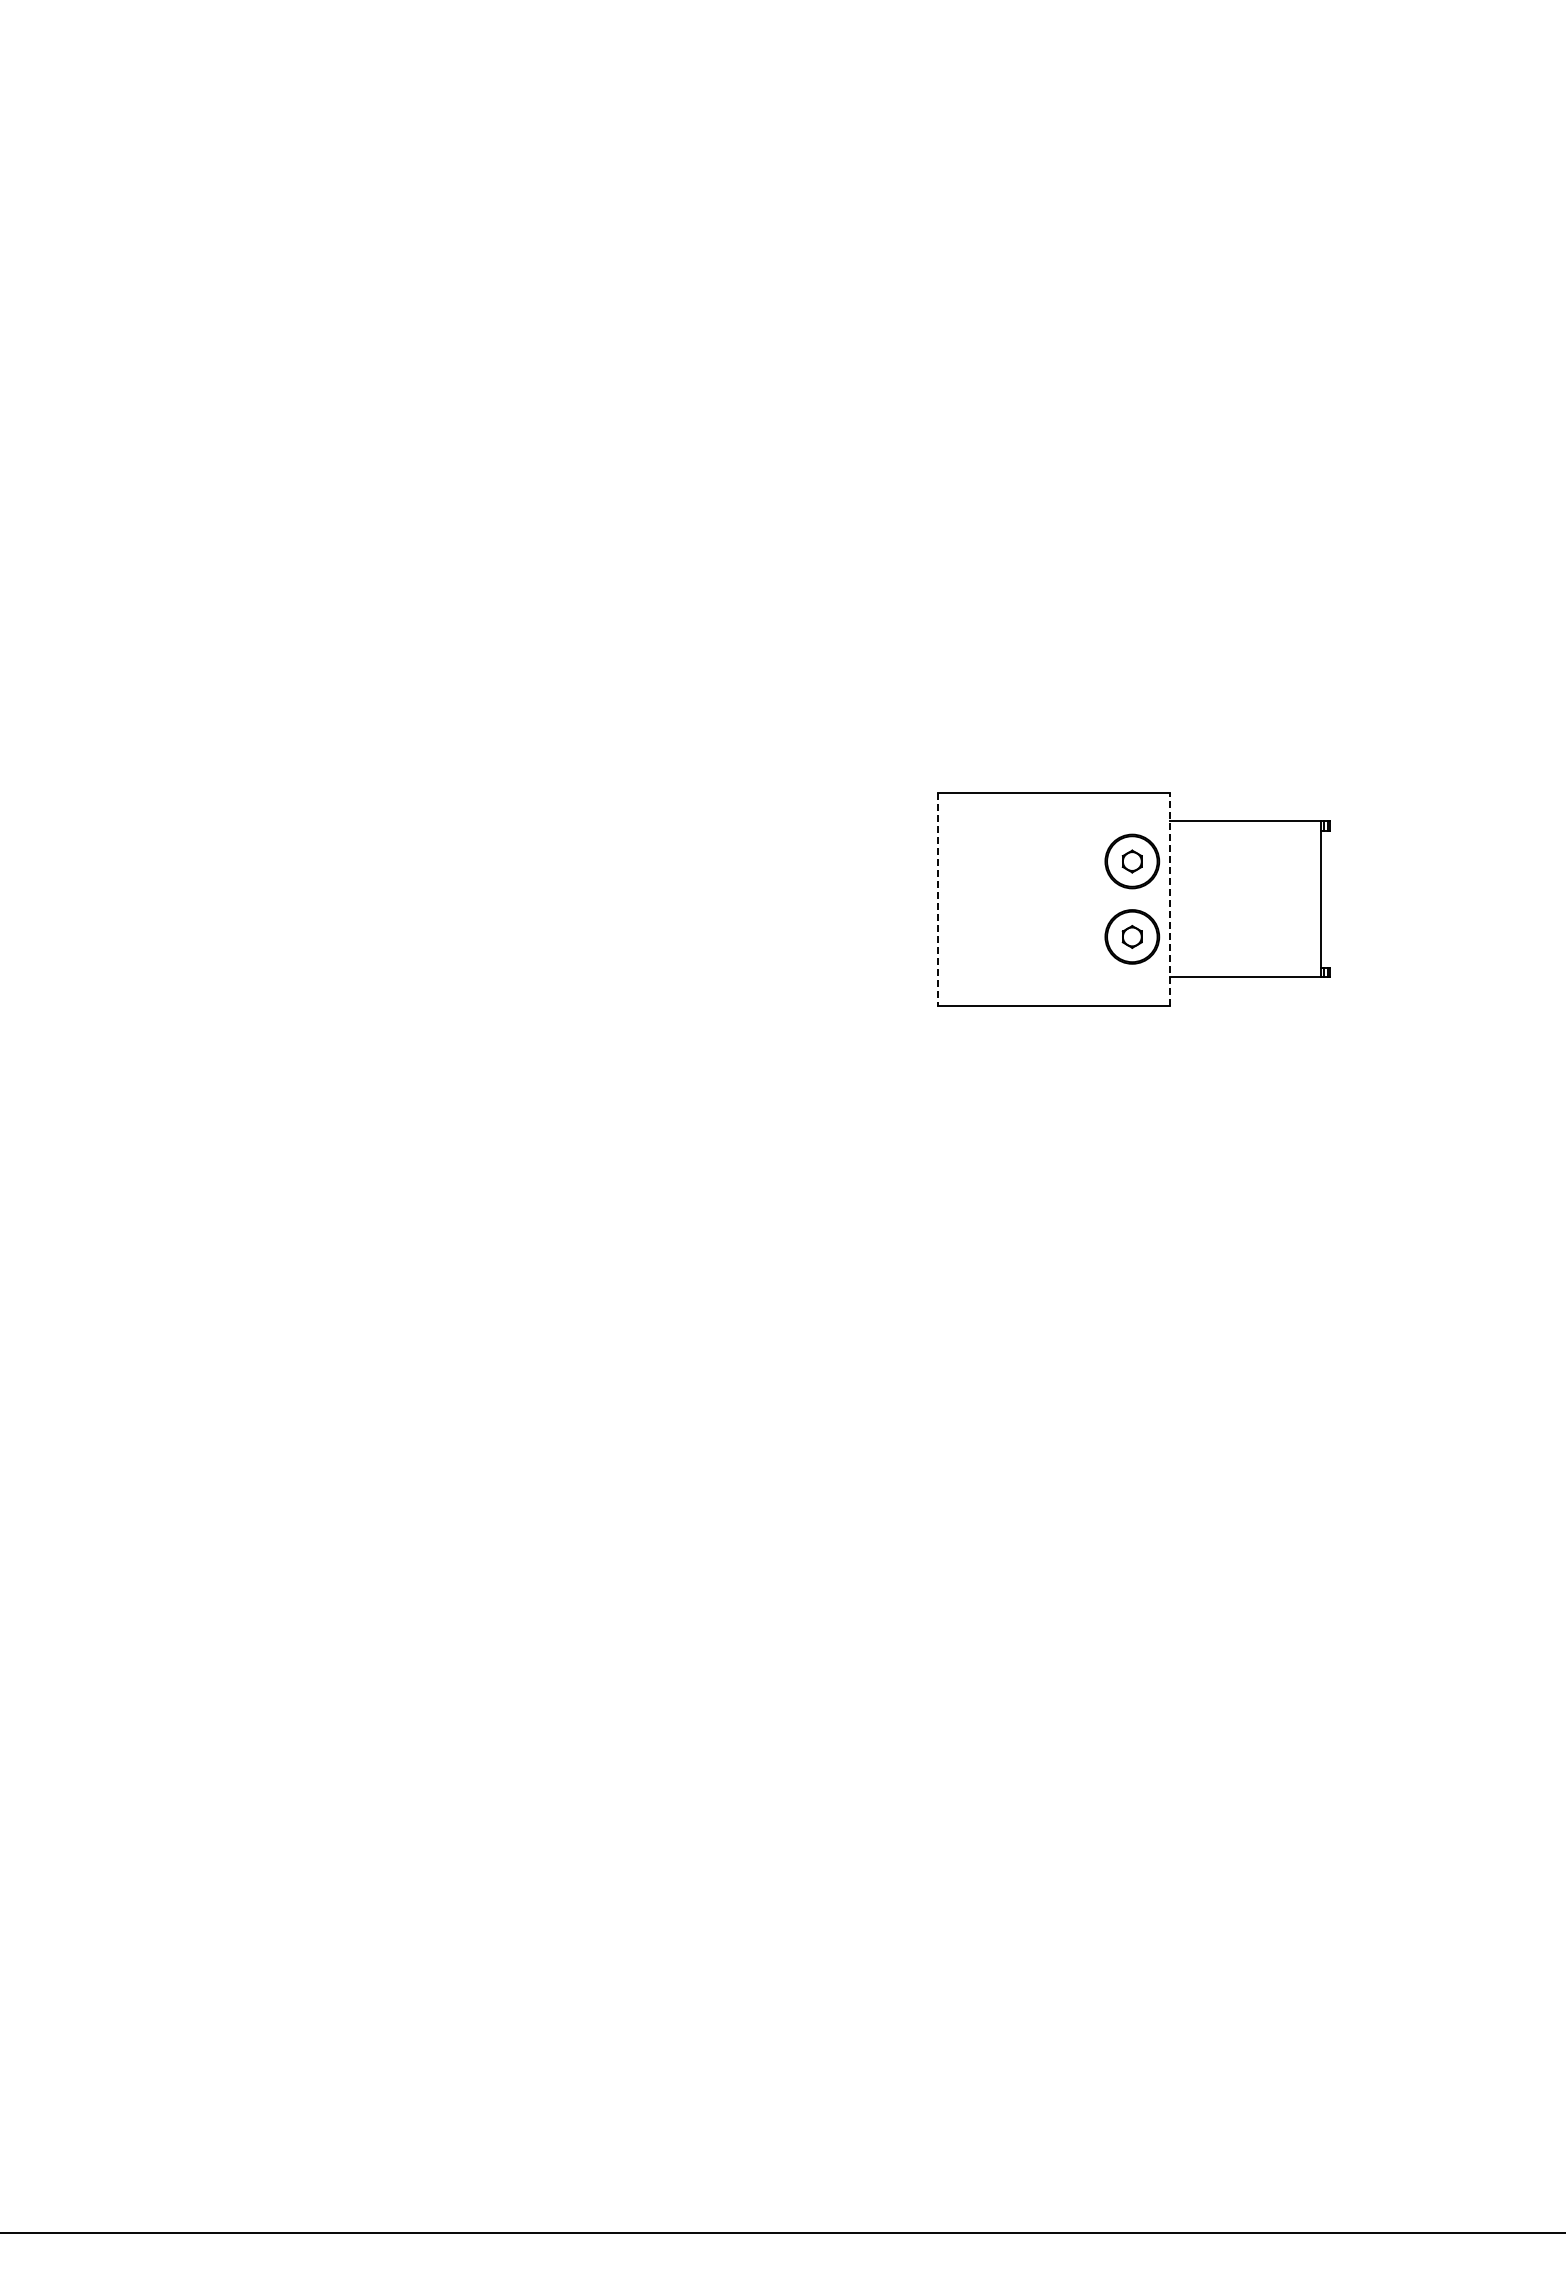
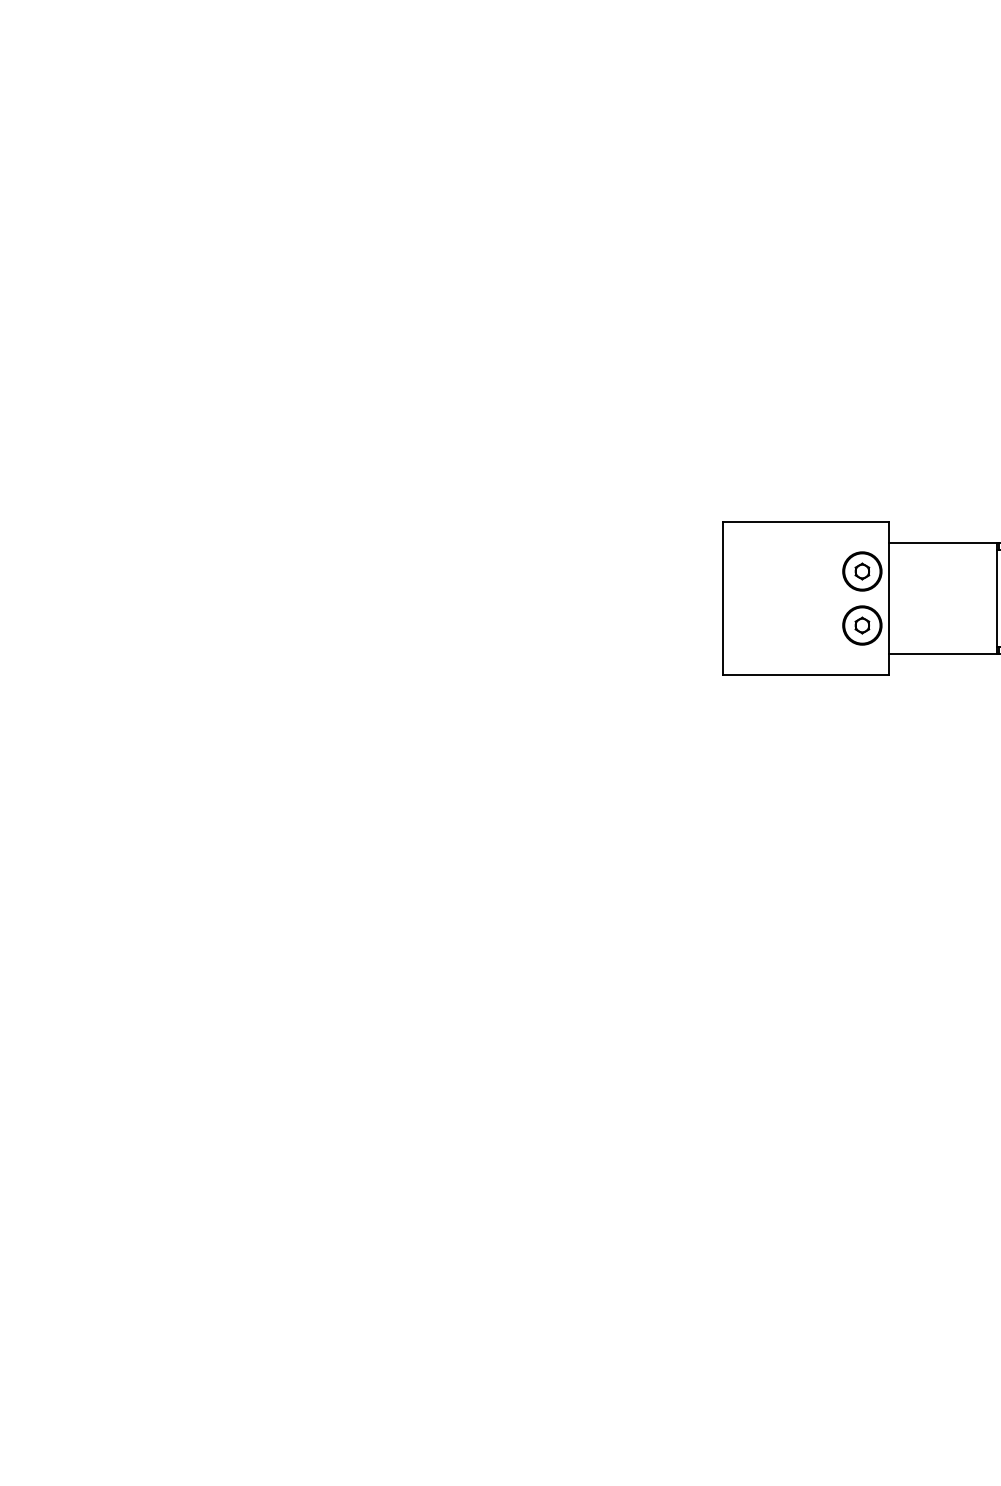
line: (938, 899) -> (723, 598), dashed -> solid
line: (1170, 899) -> (889, 598), dashed -> solid

